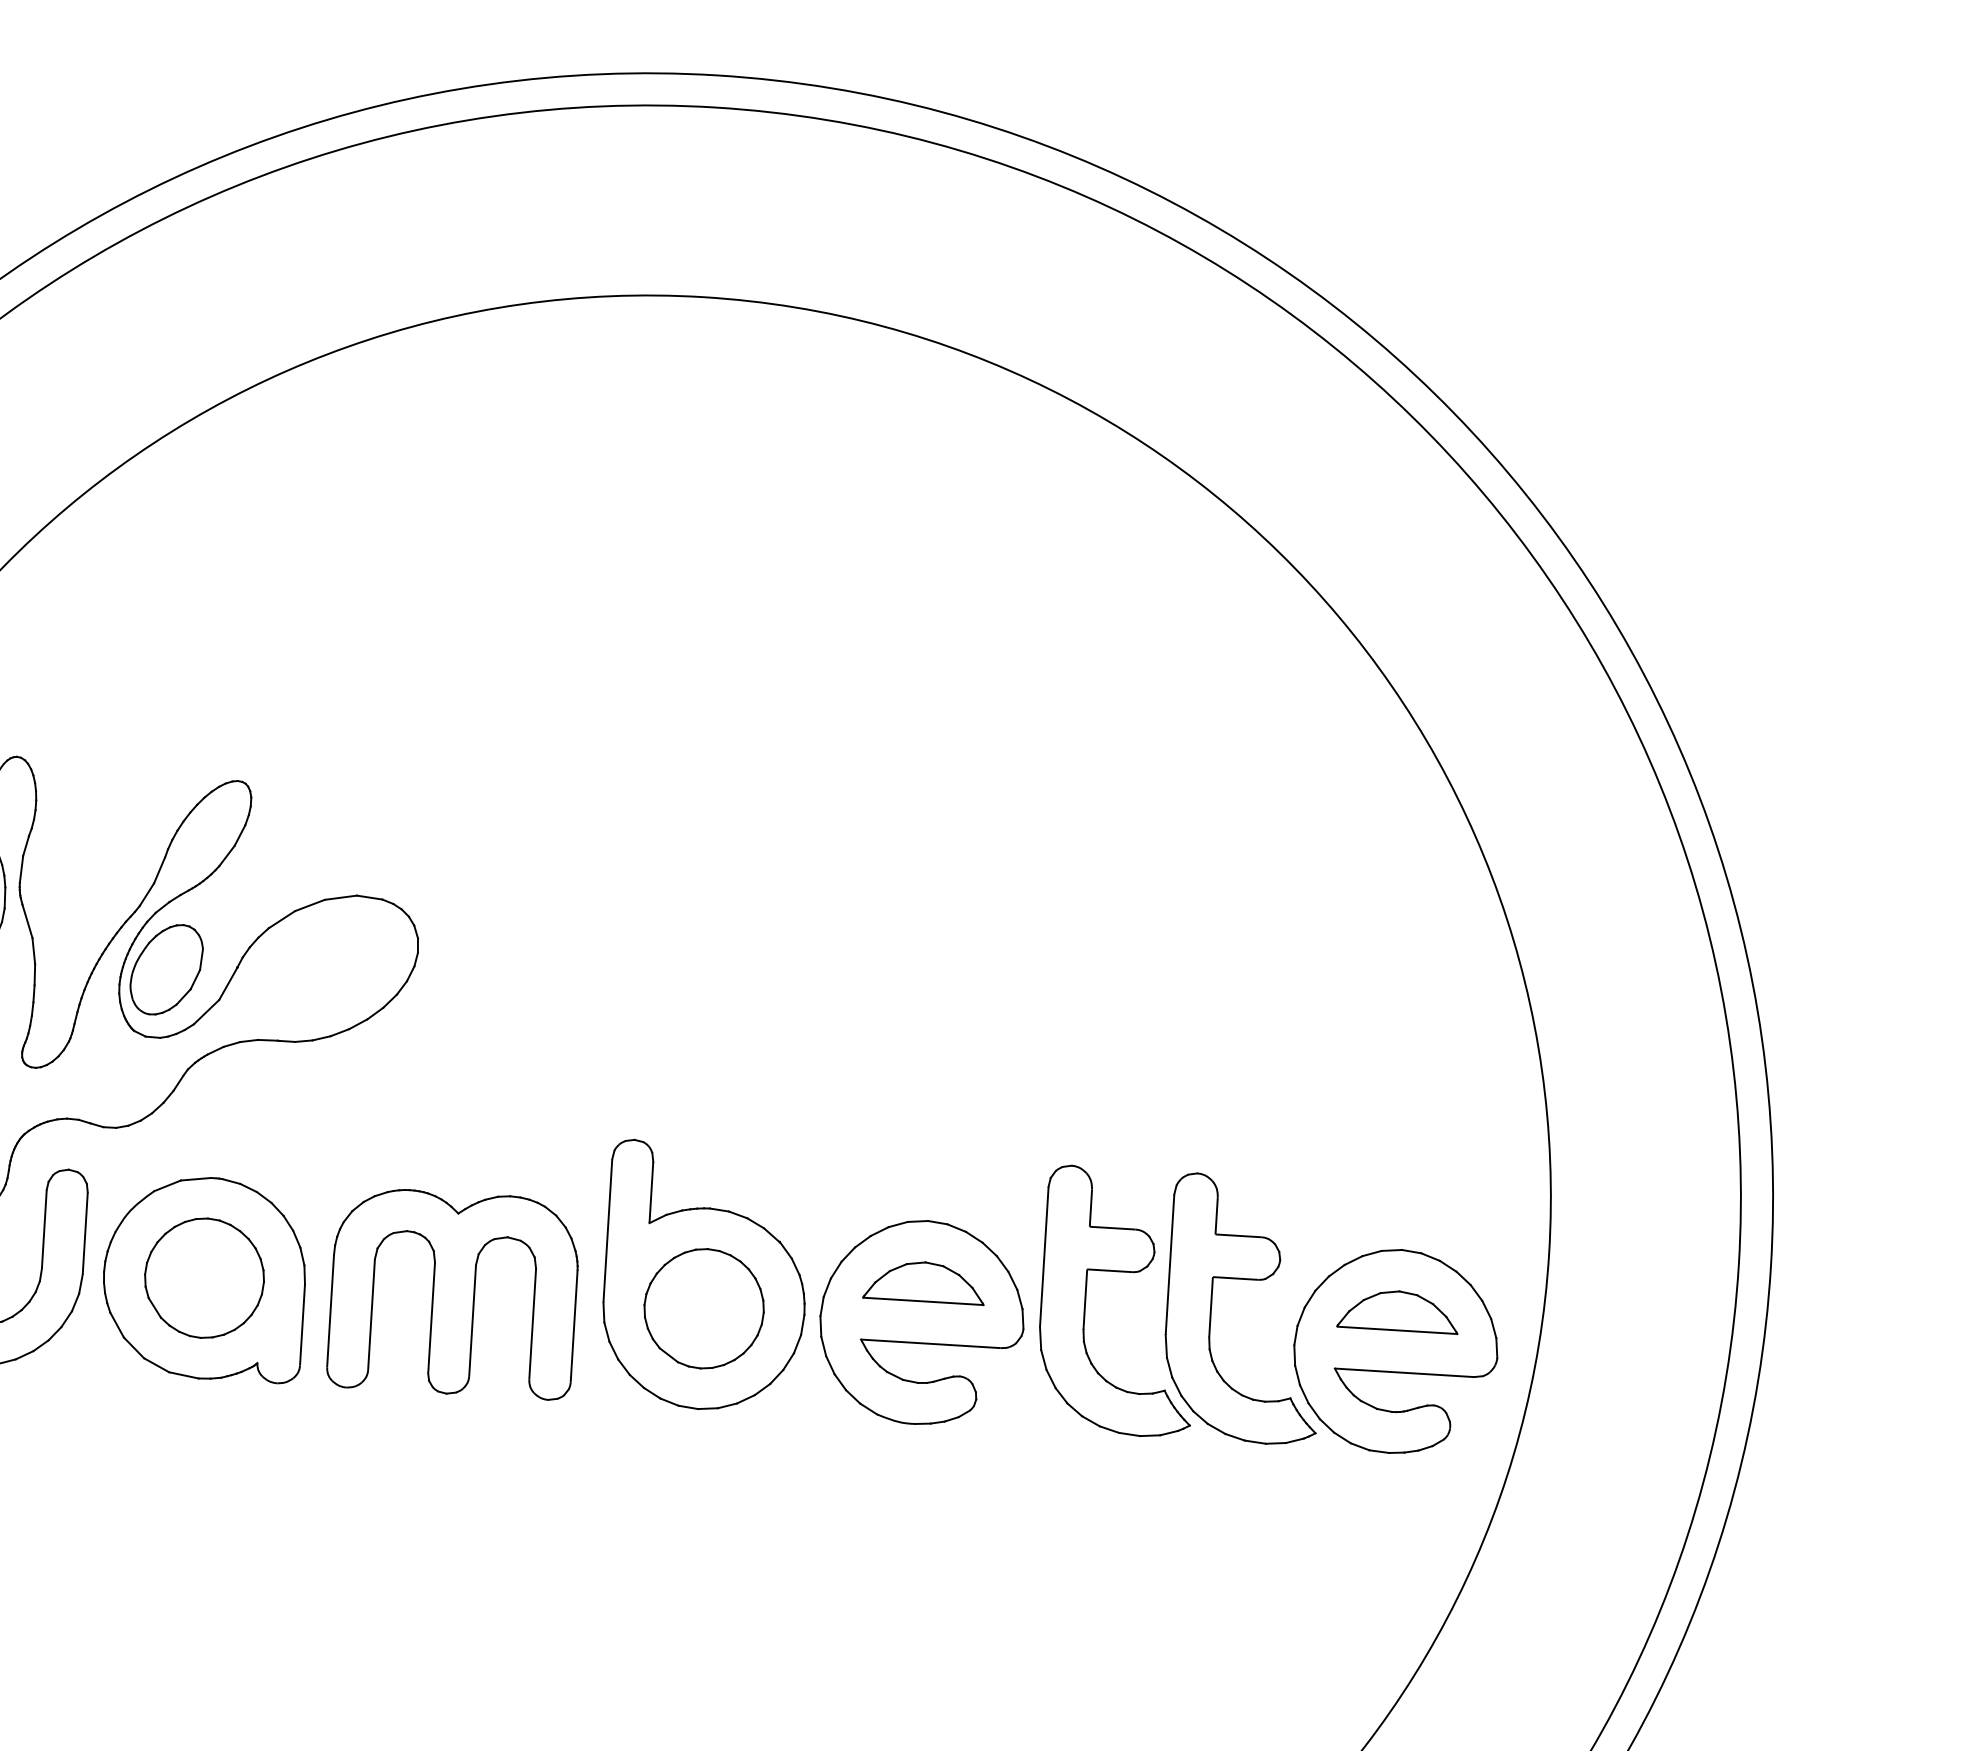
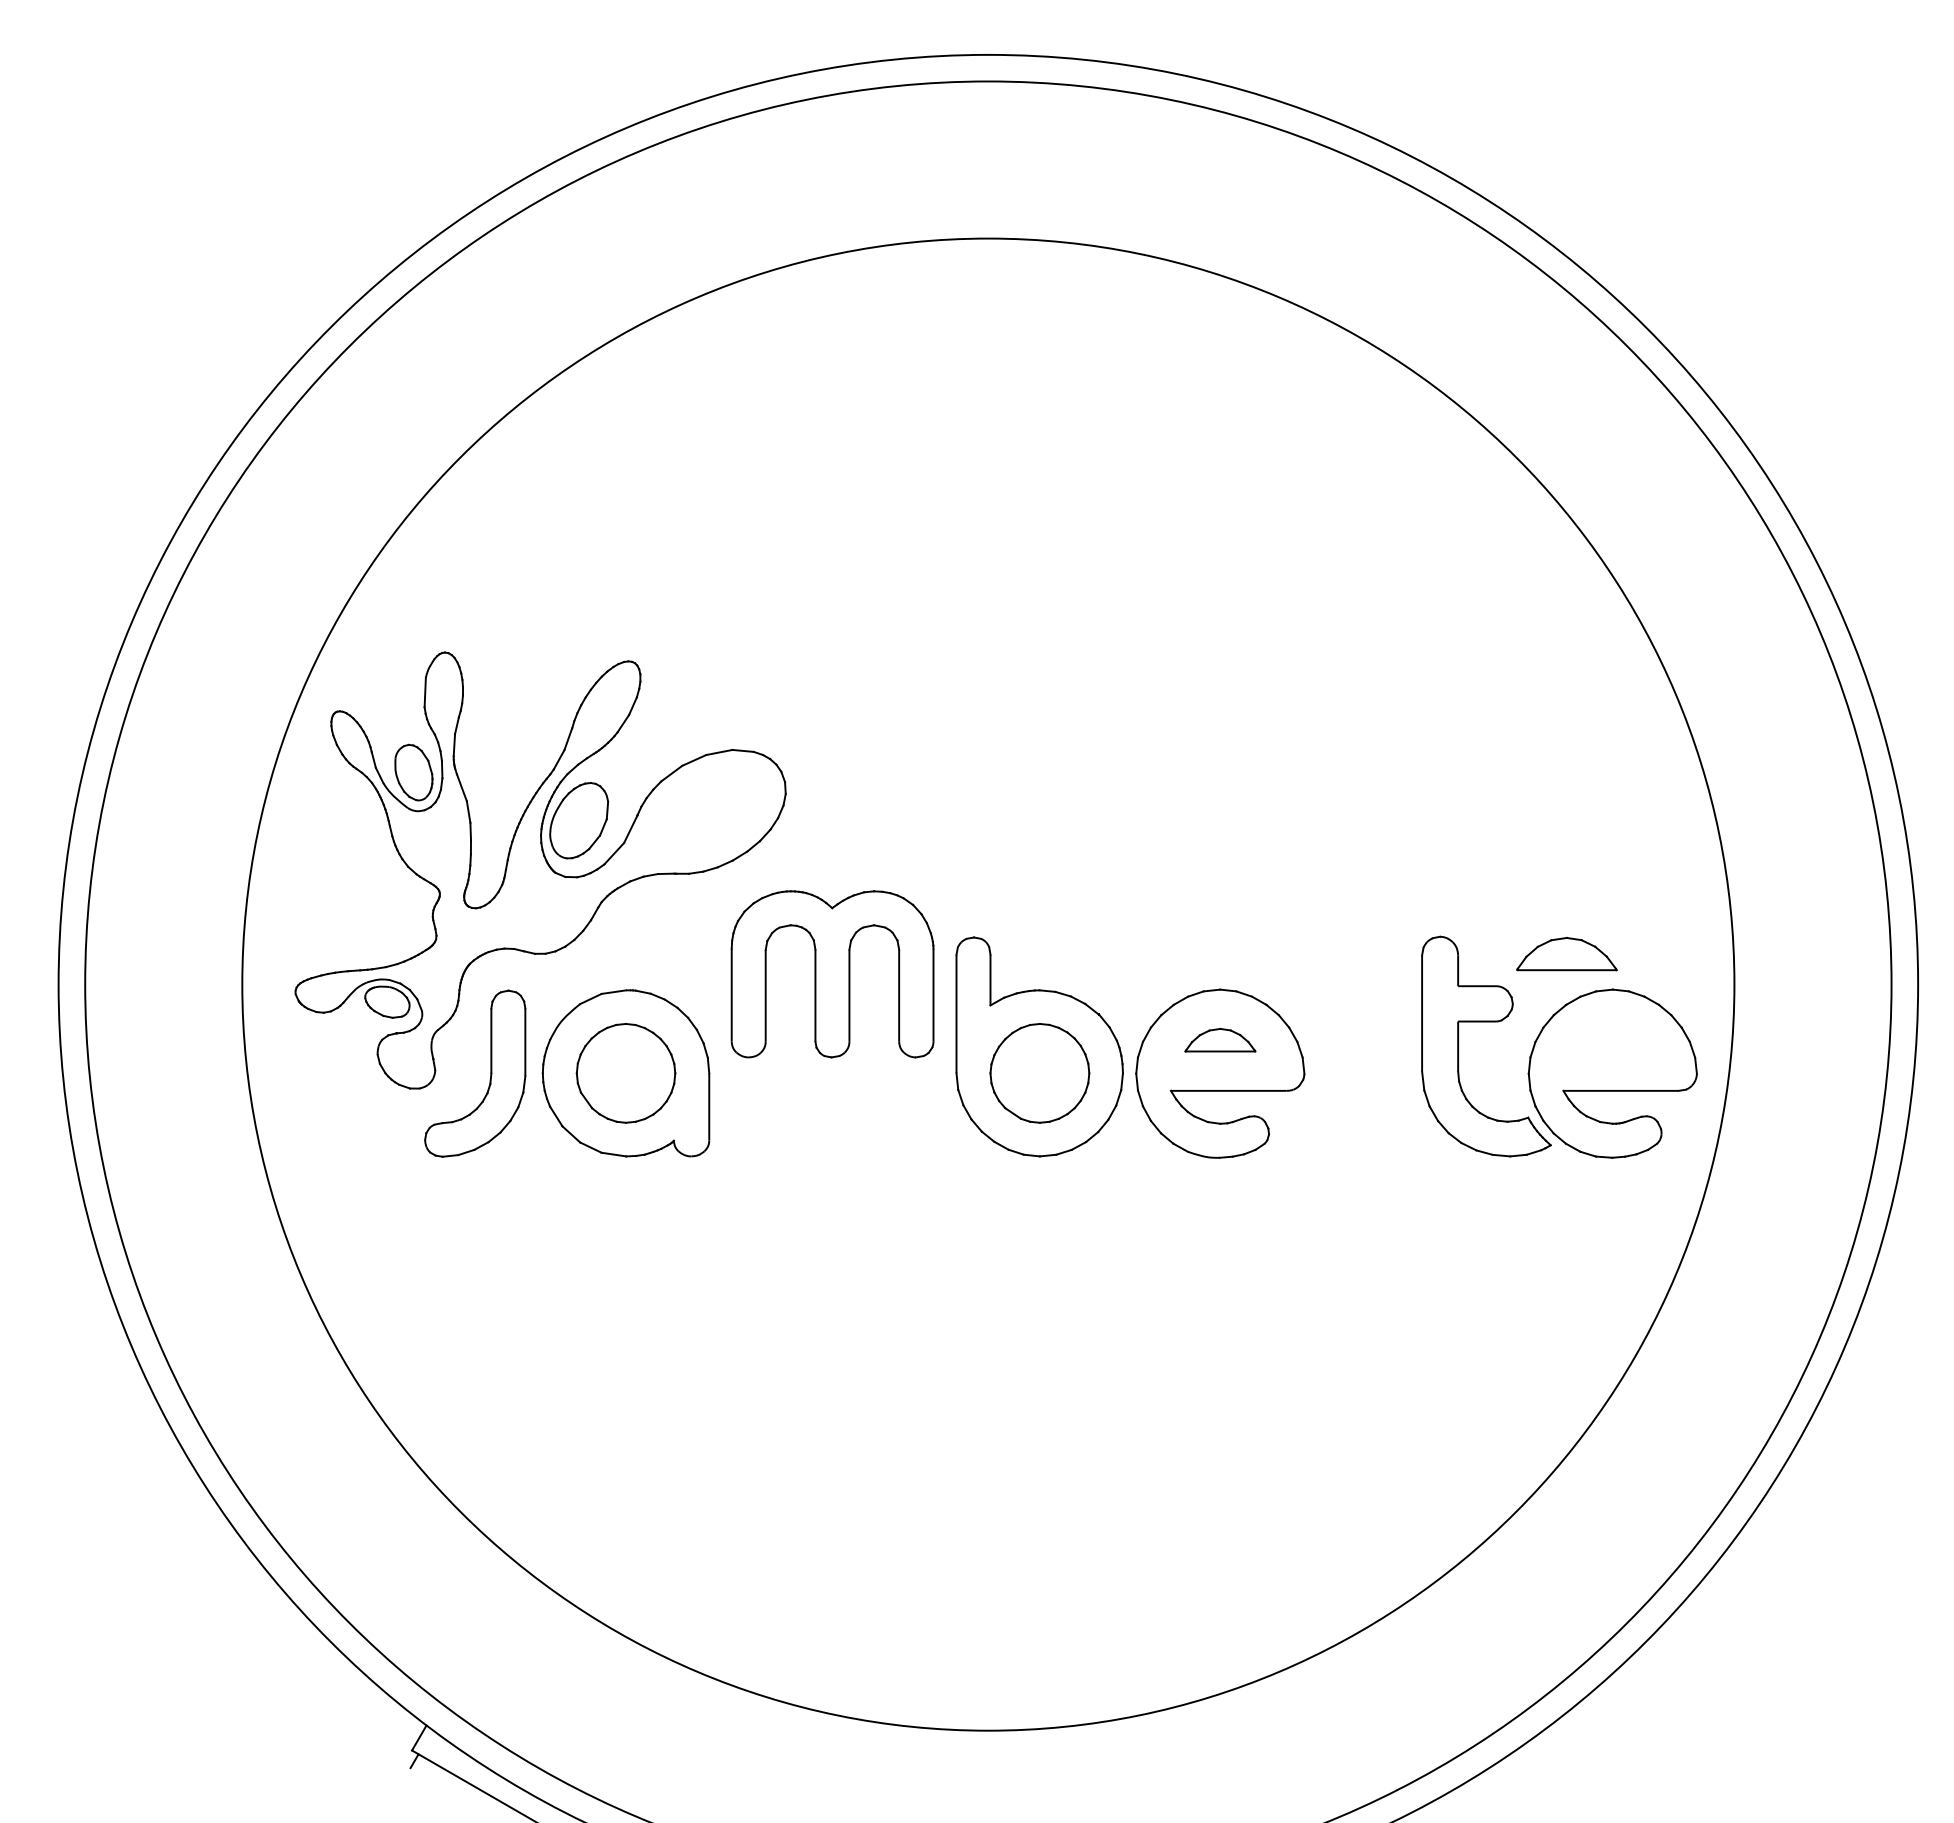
part: (1121, 1272) -> (1382, 1022), removed
part: (924, 1282) -> (1220, 1040), size x0.7
part: (453, 1293) -> (832, 974), moved
part: (1397, 1311) -> (1566, 954), moved

